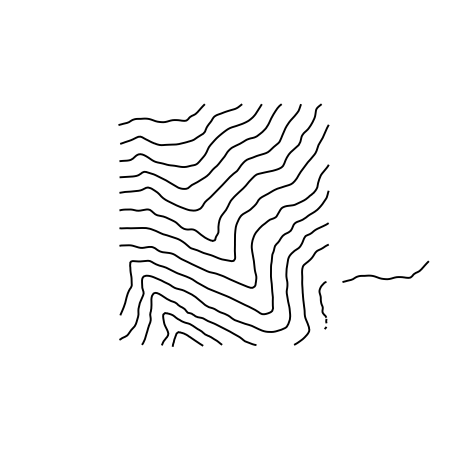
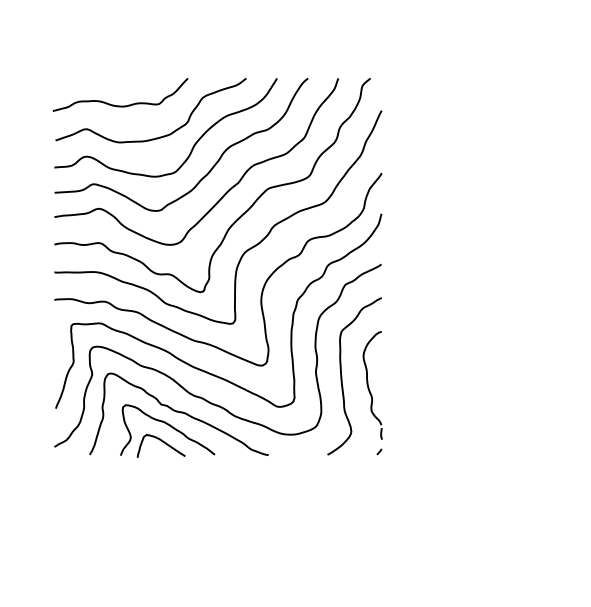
curve: (382, 277) -> (465, 349), removed
part: (322, 305) -> (371, 393), size x1.67

